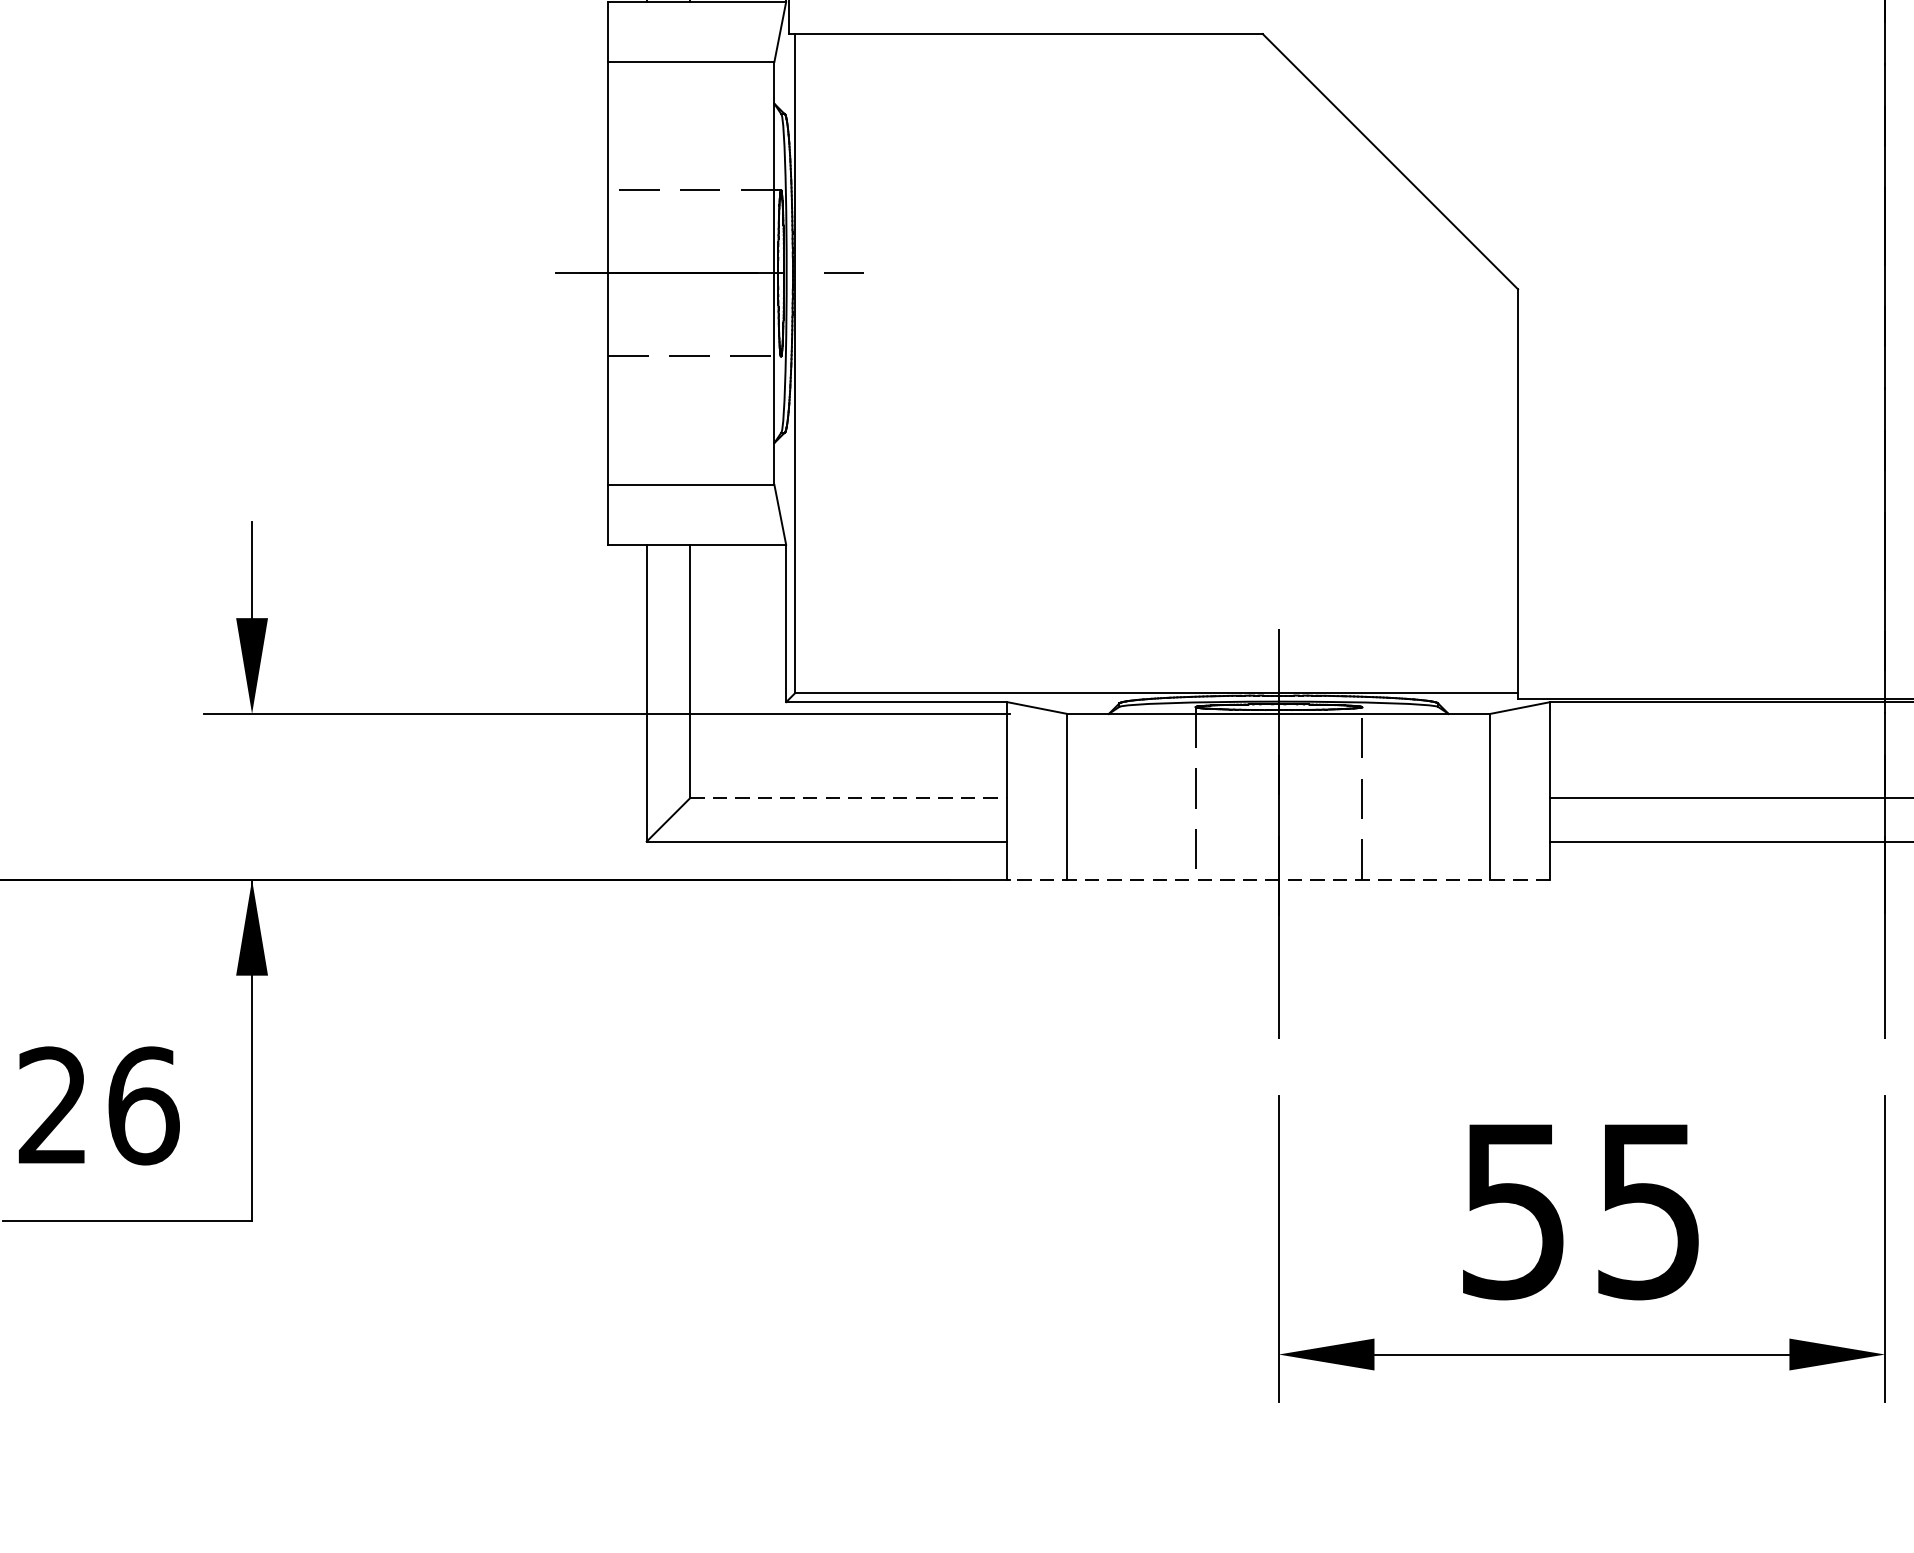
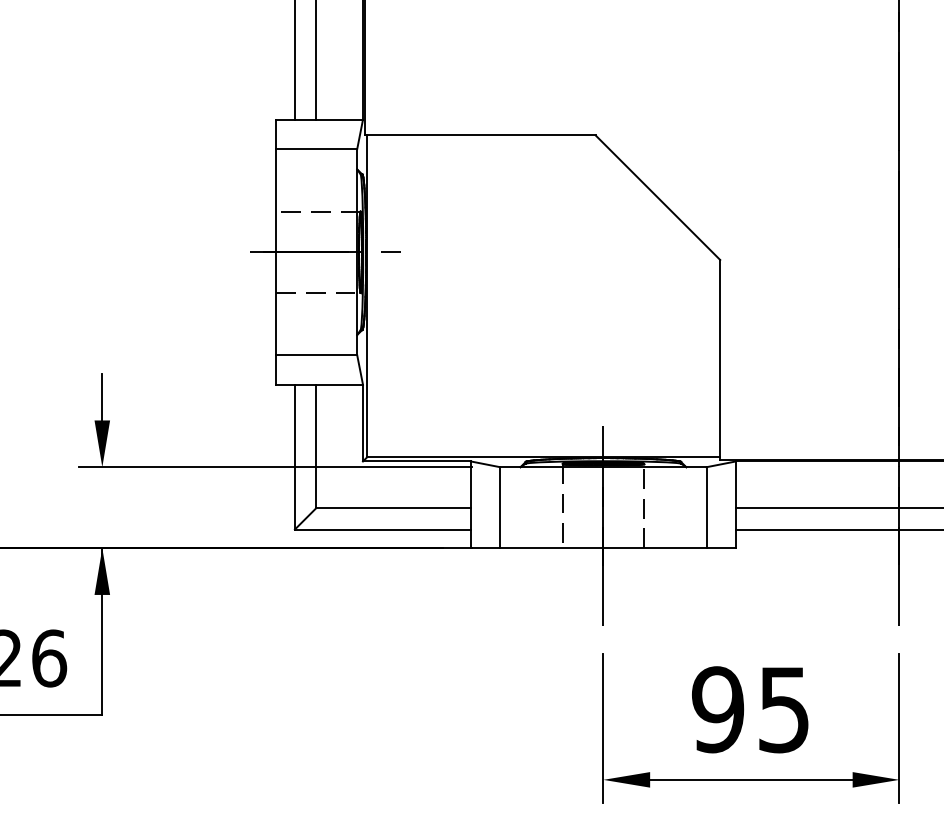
line: (850, 798) -> (394, 508), dashed -> solid
line: (1276, 880) -> (602, 548), dashed -> solid
text: (1514, 1210) -> (718, 709), 55 -> 95

